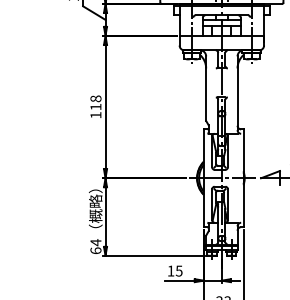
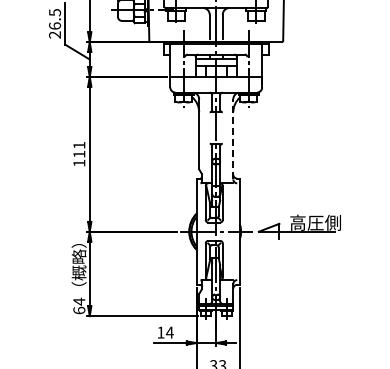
line: (237, 92) -> (233, 138), solid -> dashed
text: (96, 98) -> (79, 144), 118 -> 111
text: (178, 270) -> (169, 332), 15 -> 14

